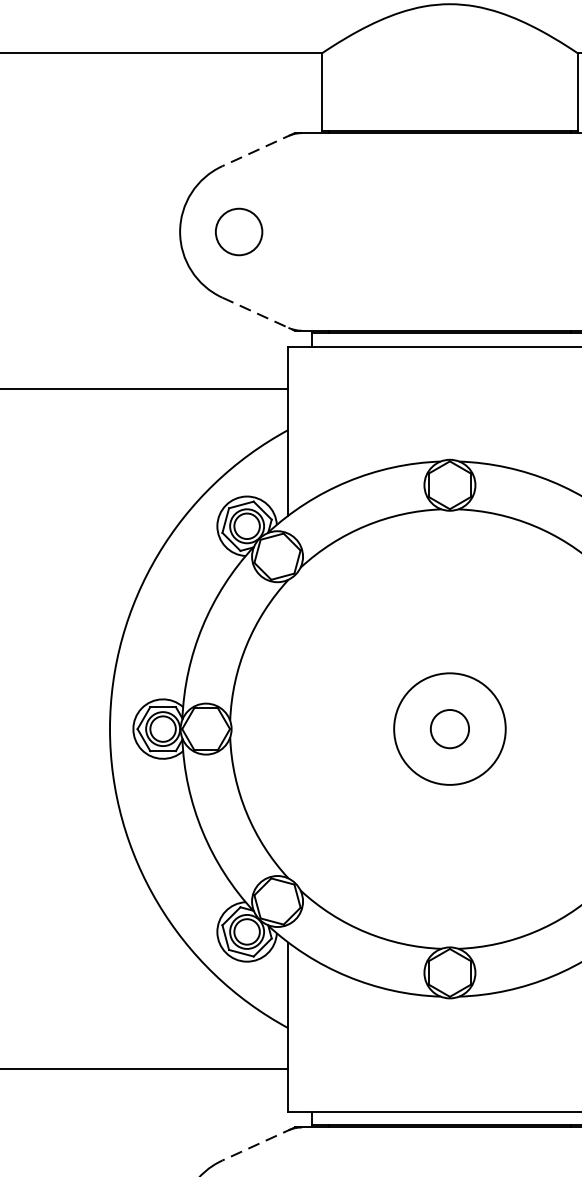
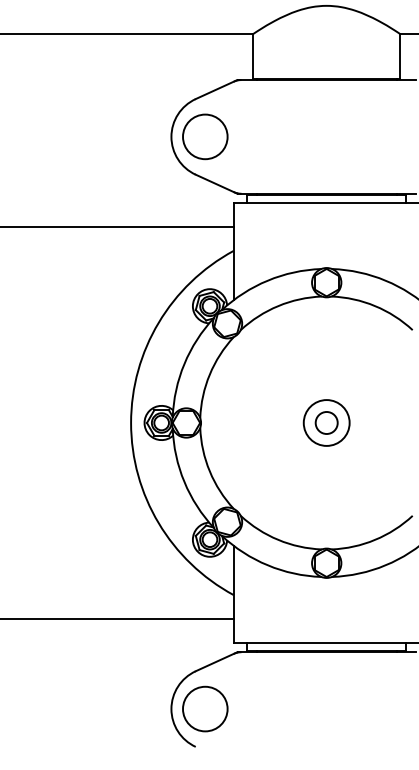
line: (258, 149) -> (216, 89), dashed -> solid
circle: (239, 231) -> (205, 136), size x1.67
line: (258, 314) -> (216, 184), dashed -> solid
circle: (449, 728) -> (326, 422), size x0.71
line: (258, 1143) -> (216, 661), dashed -> solid

